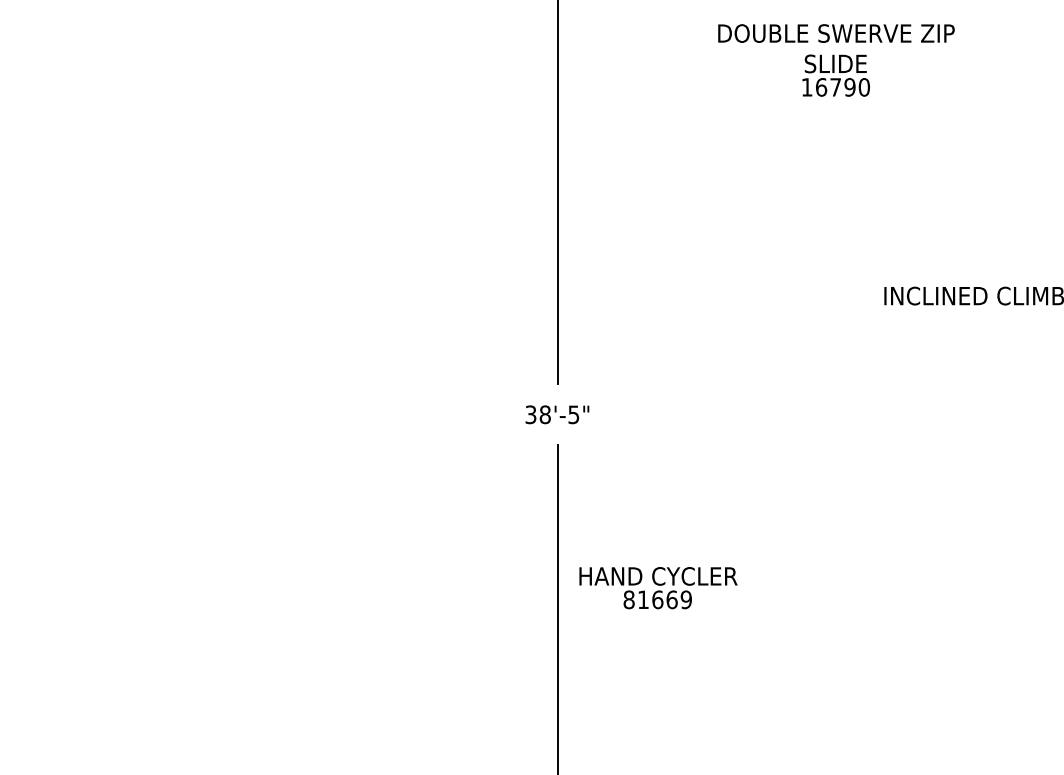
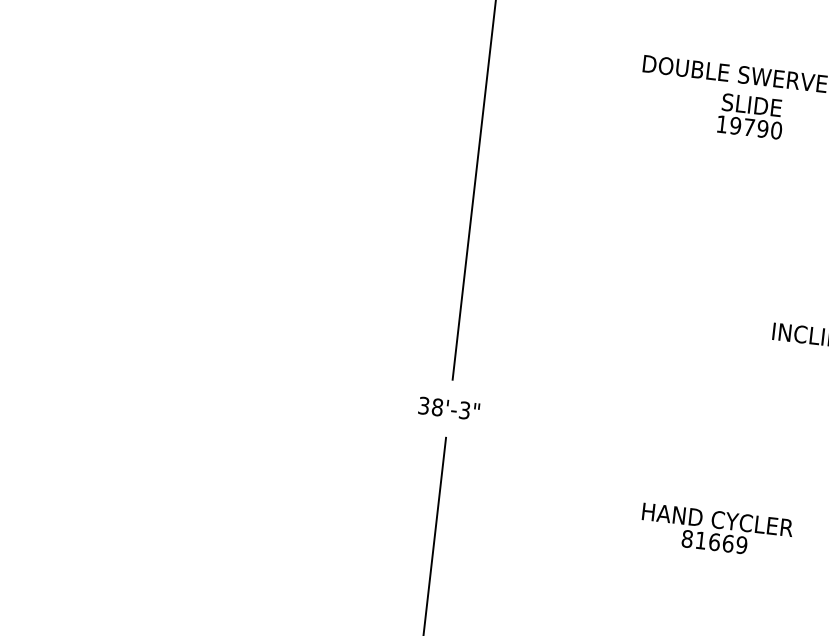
text: (821, 87) -> (735, 126), 16790 -> 19790
text: (574, 414) -> (465, 410), 38'-5" -> 38'-3"
text: (658, 588) -> (716, 531), moved

